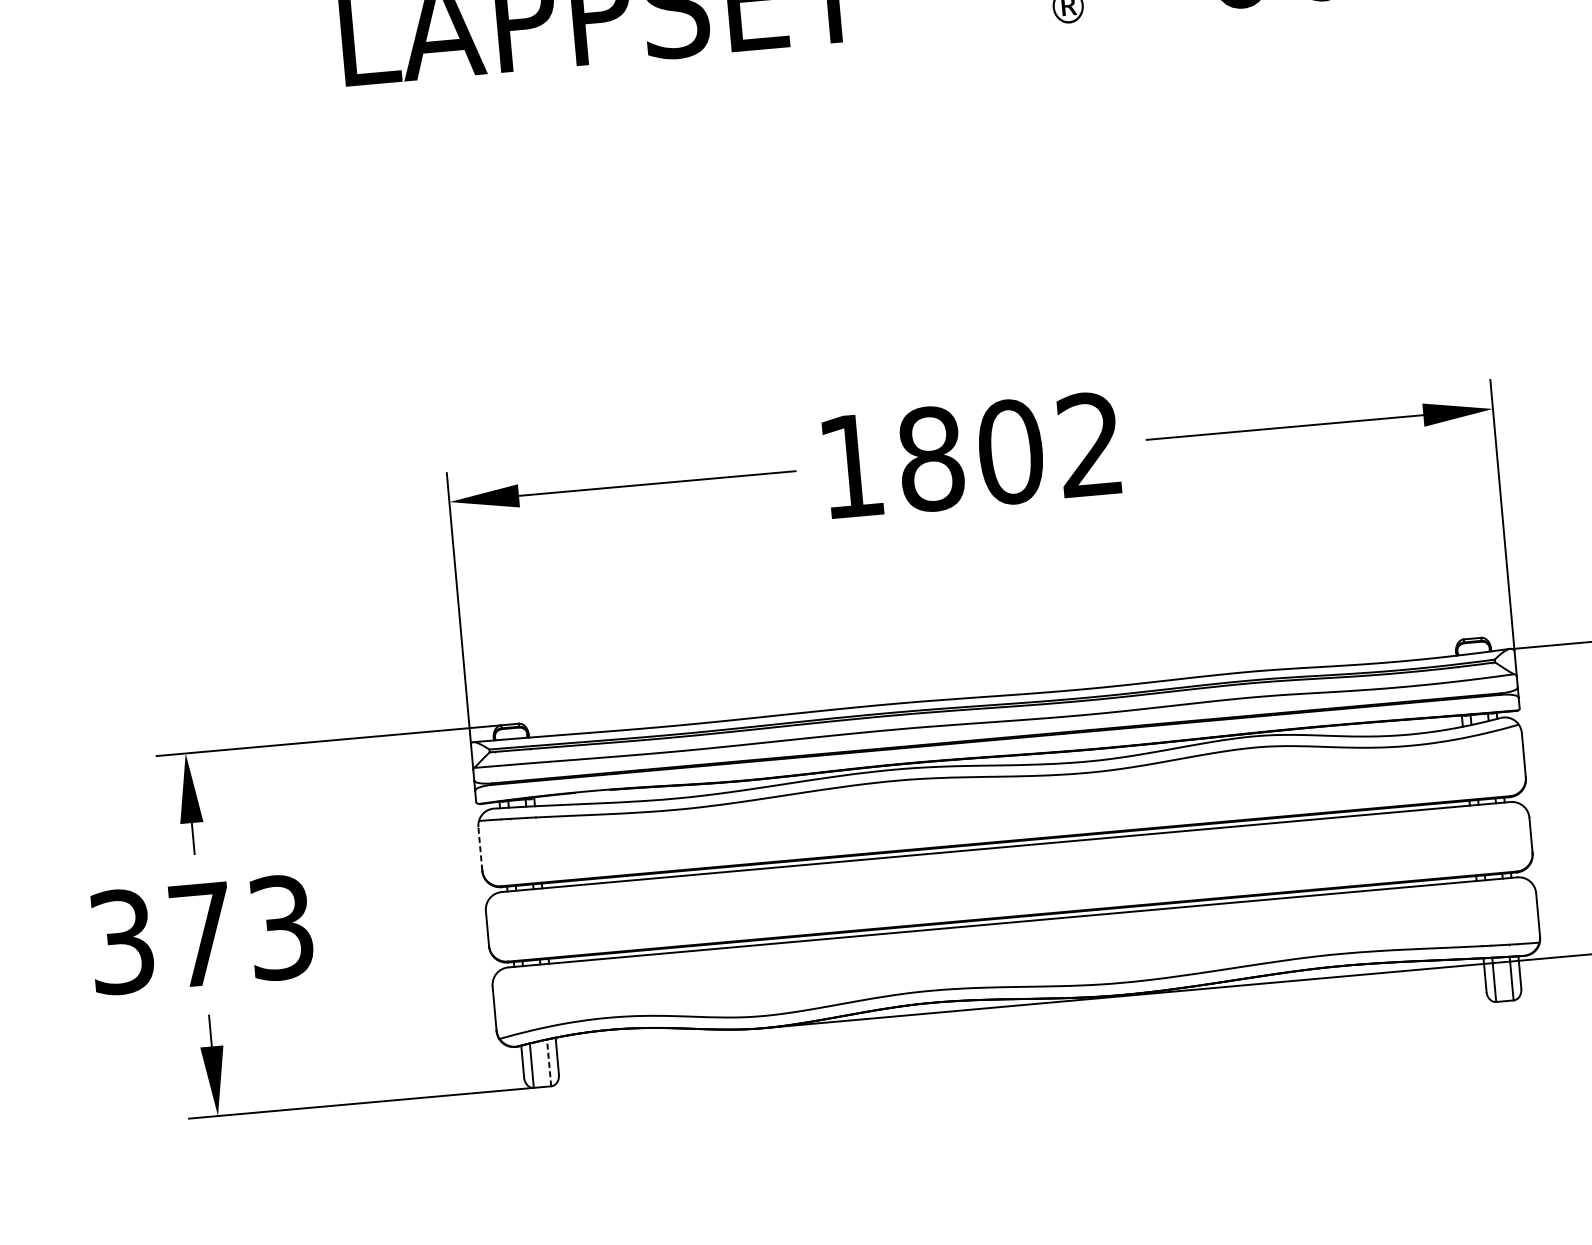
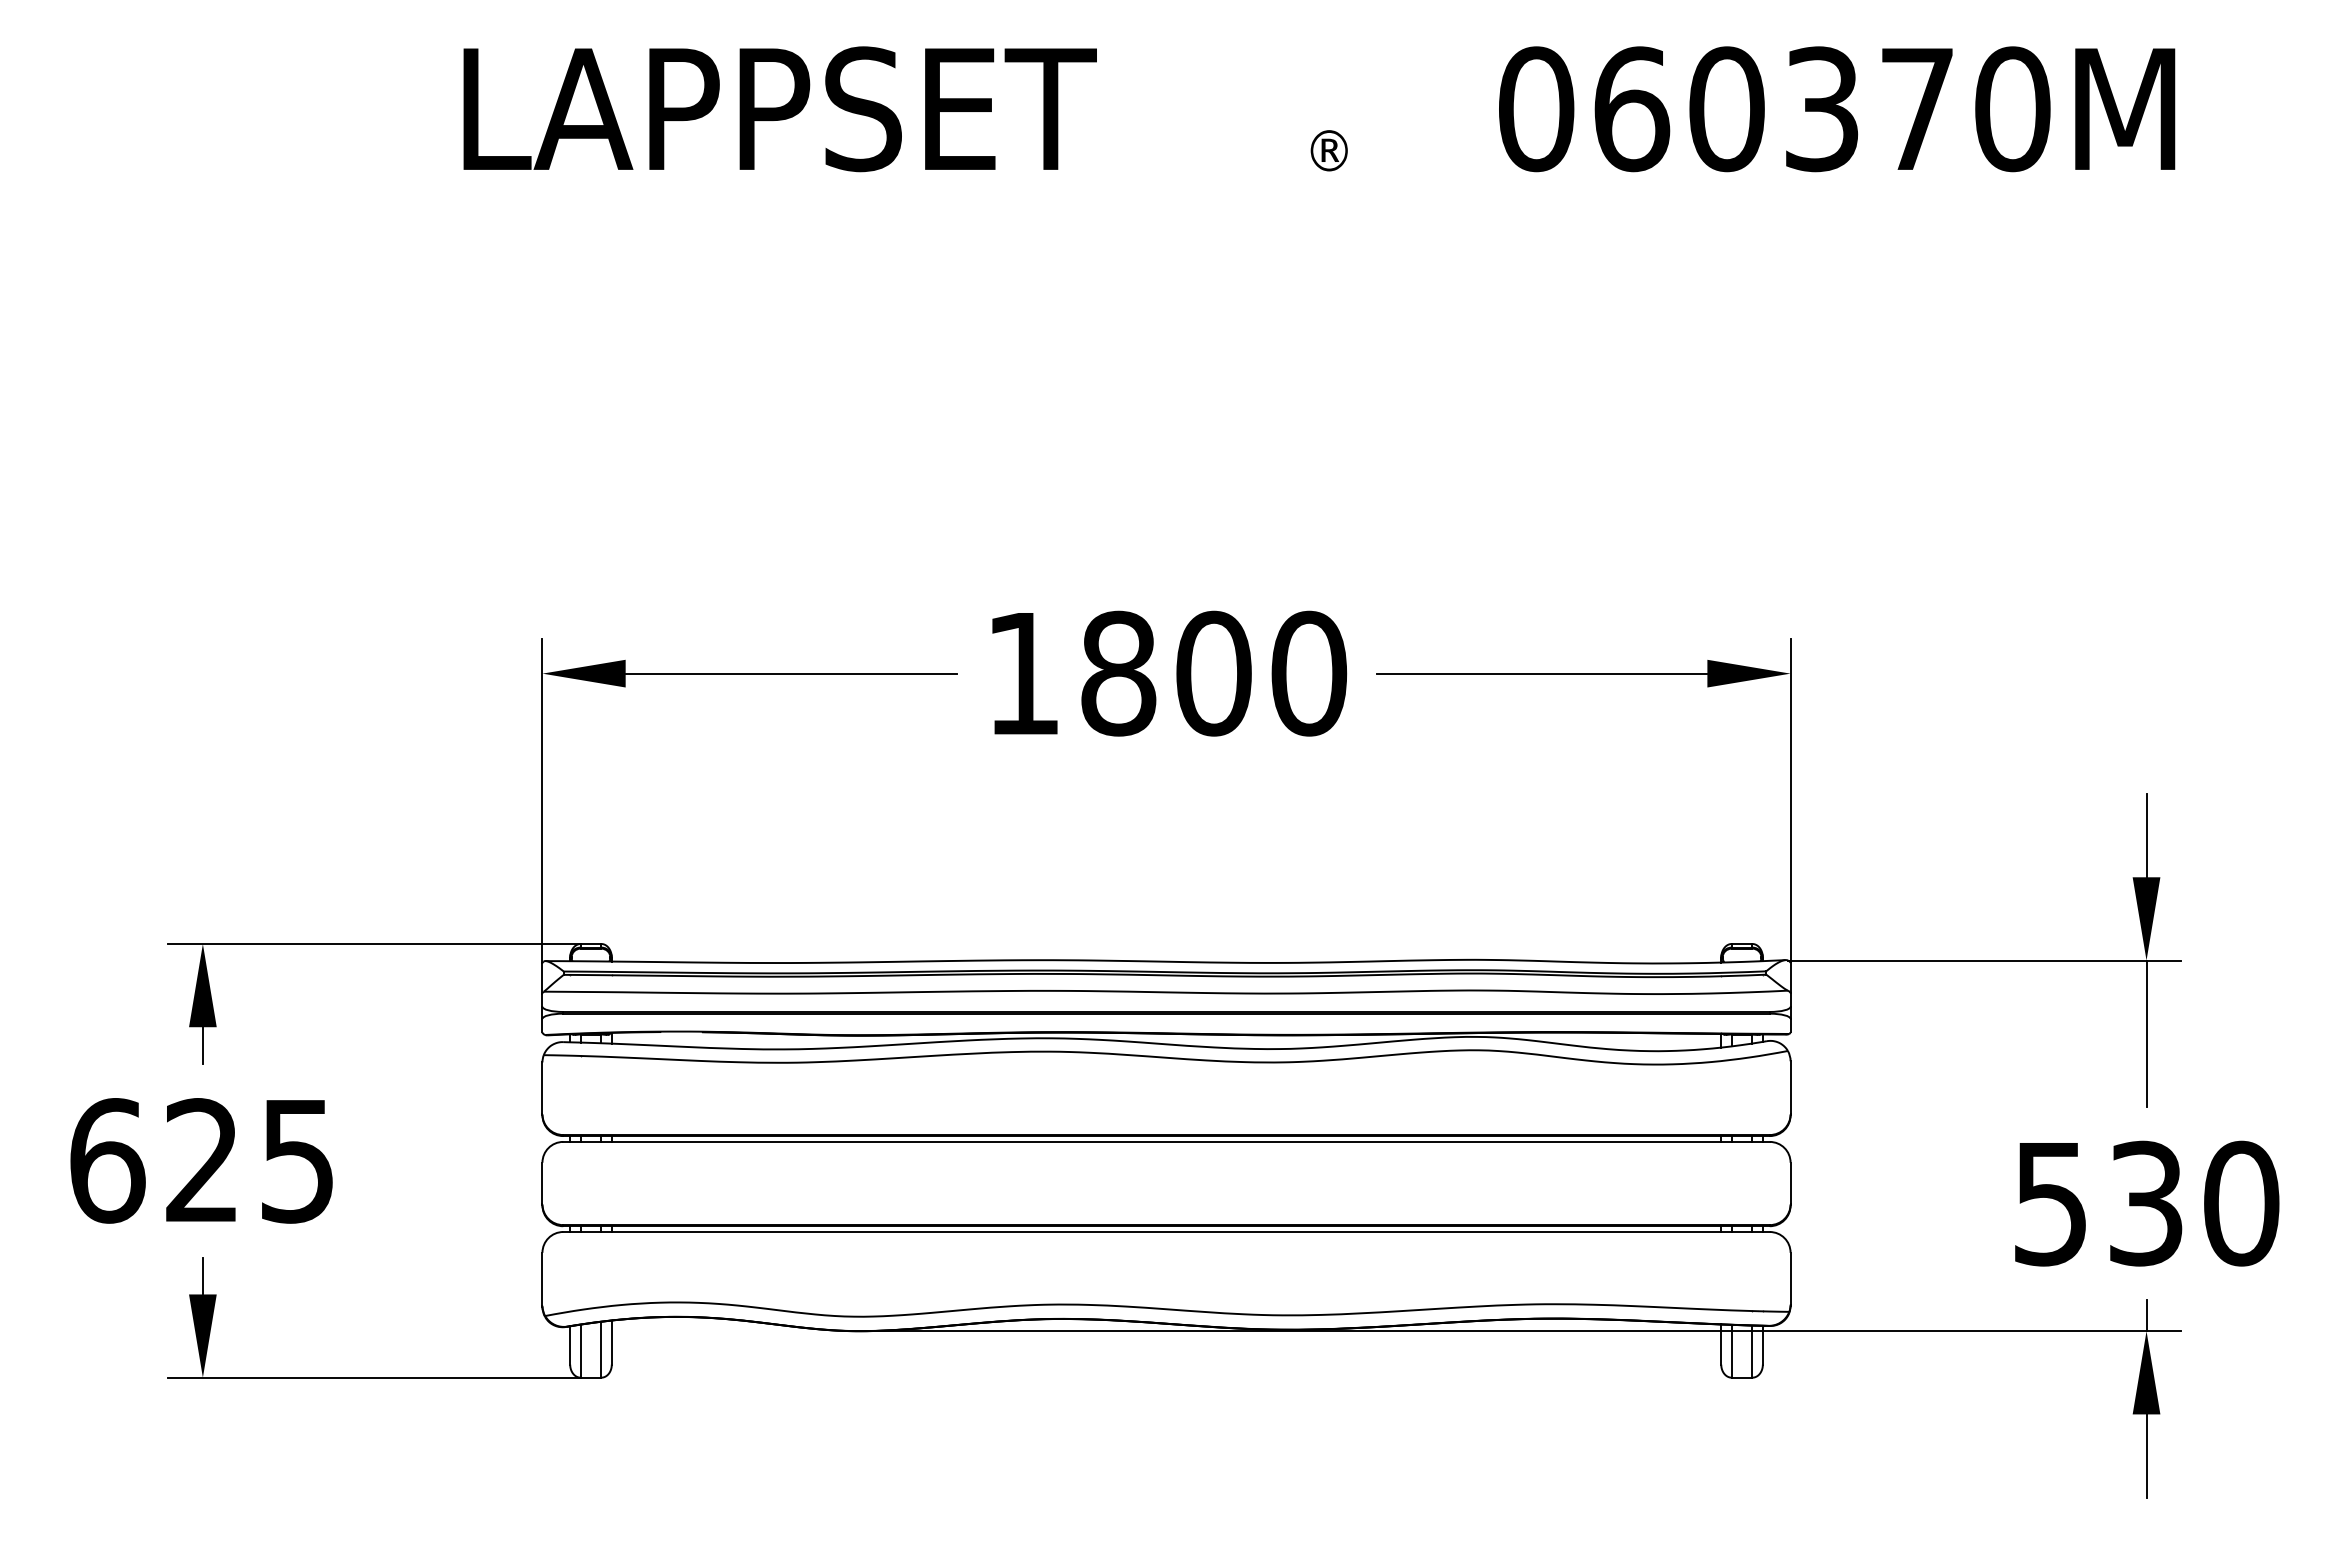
text: (1090, 444) -> (1309, 673), 1802 -> 1800
line: (480, 848) -> (542, 1088), dashed -> solid
text: (200, 934) -> (201, 1160), 373 -> 625
line: (549, 1062) -> (601, 1349), dashed -> solid

